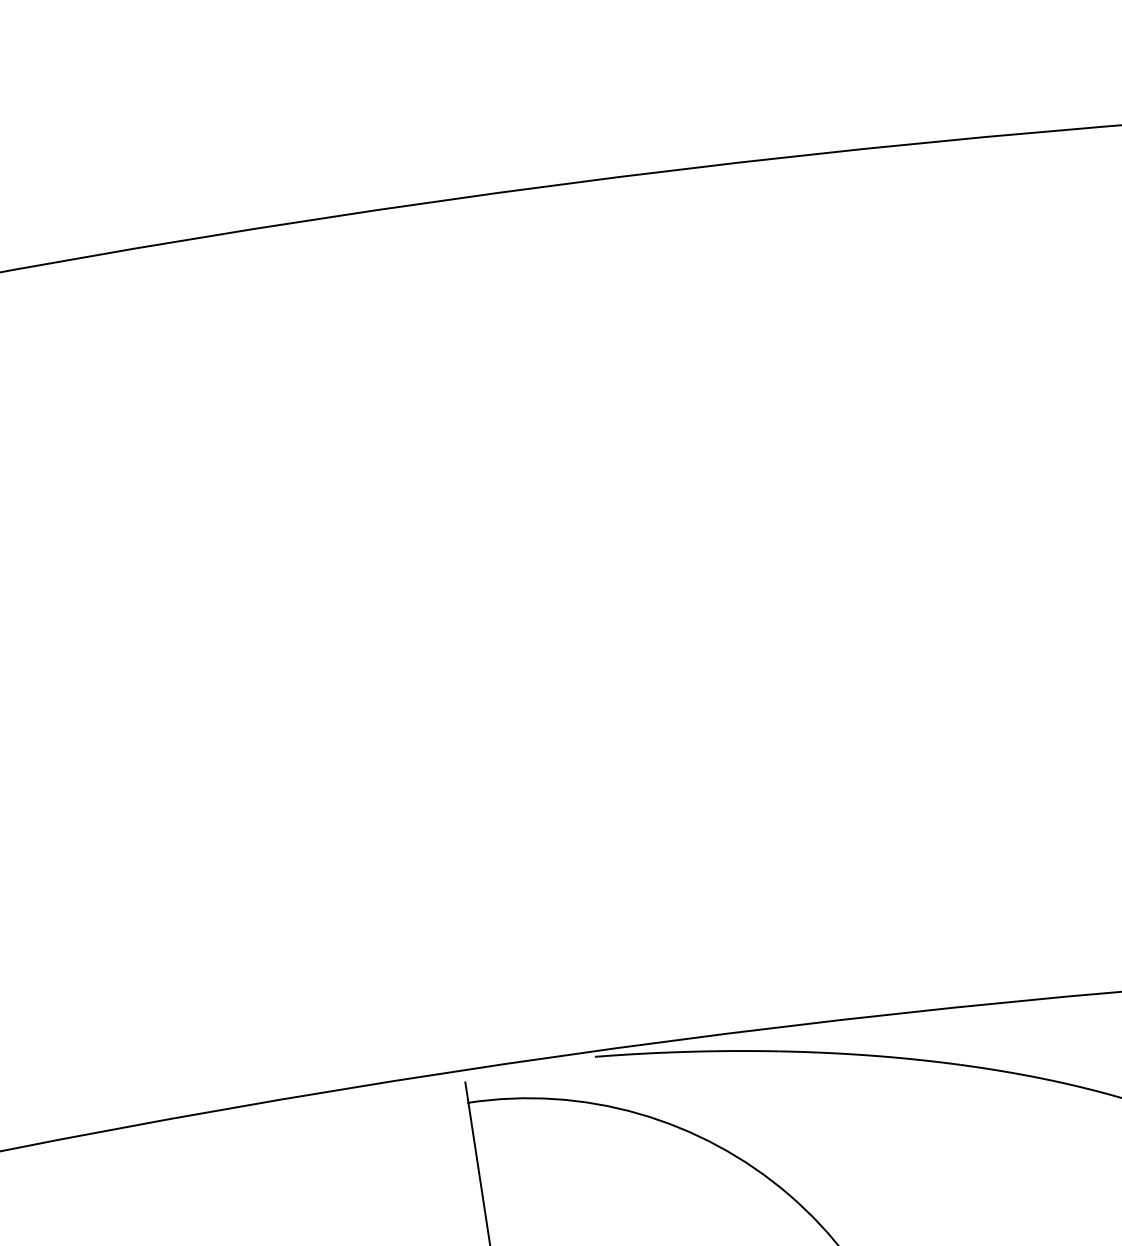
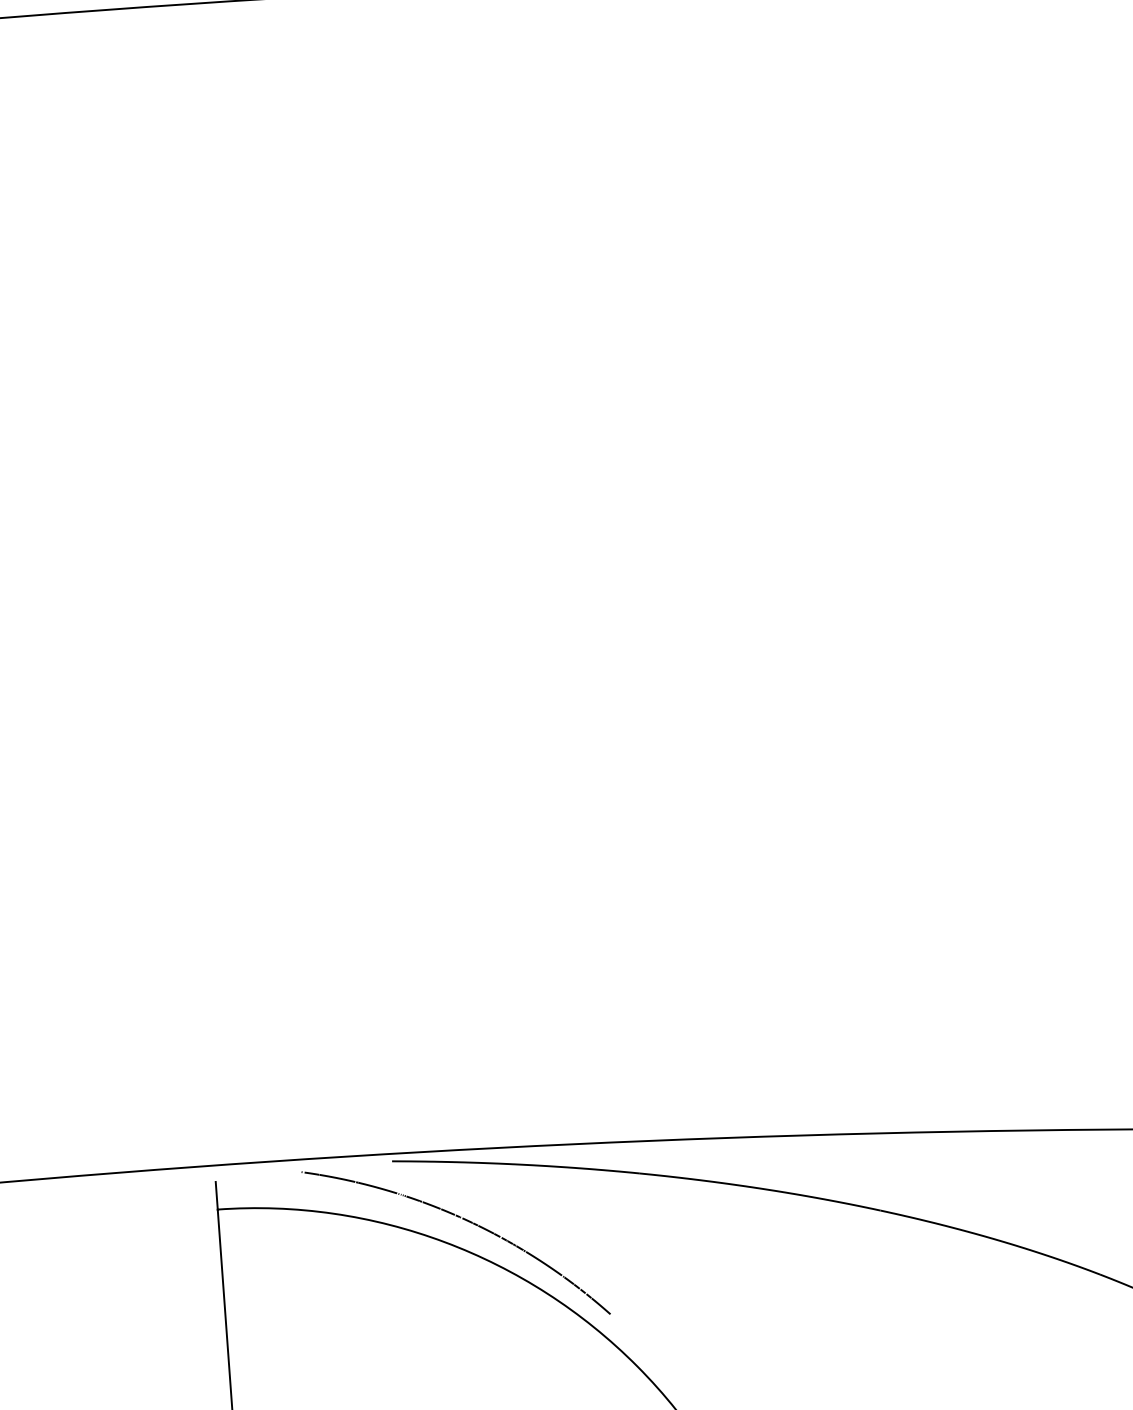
part: (651, 1096) -> (463, 1220), added

